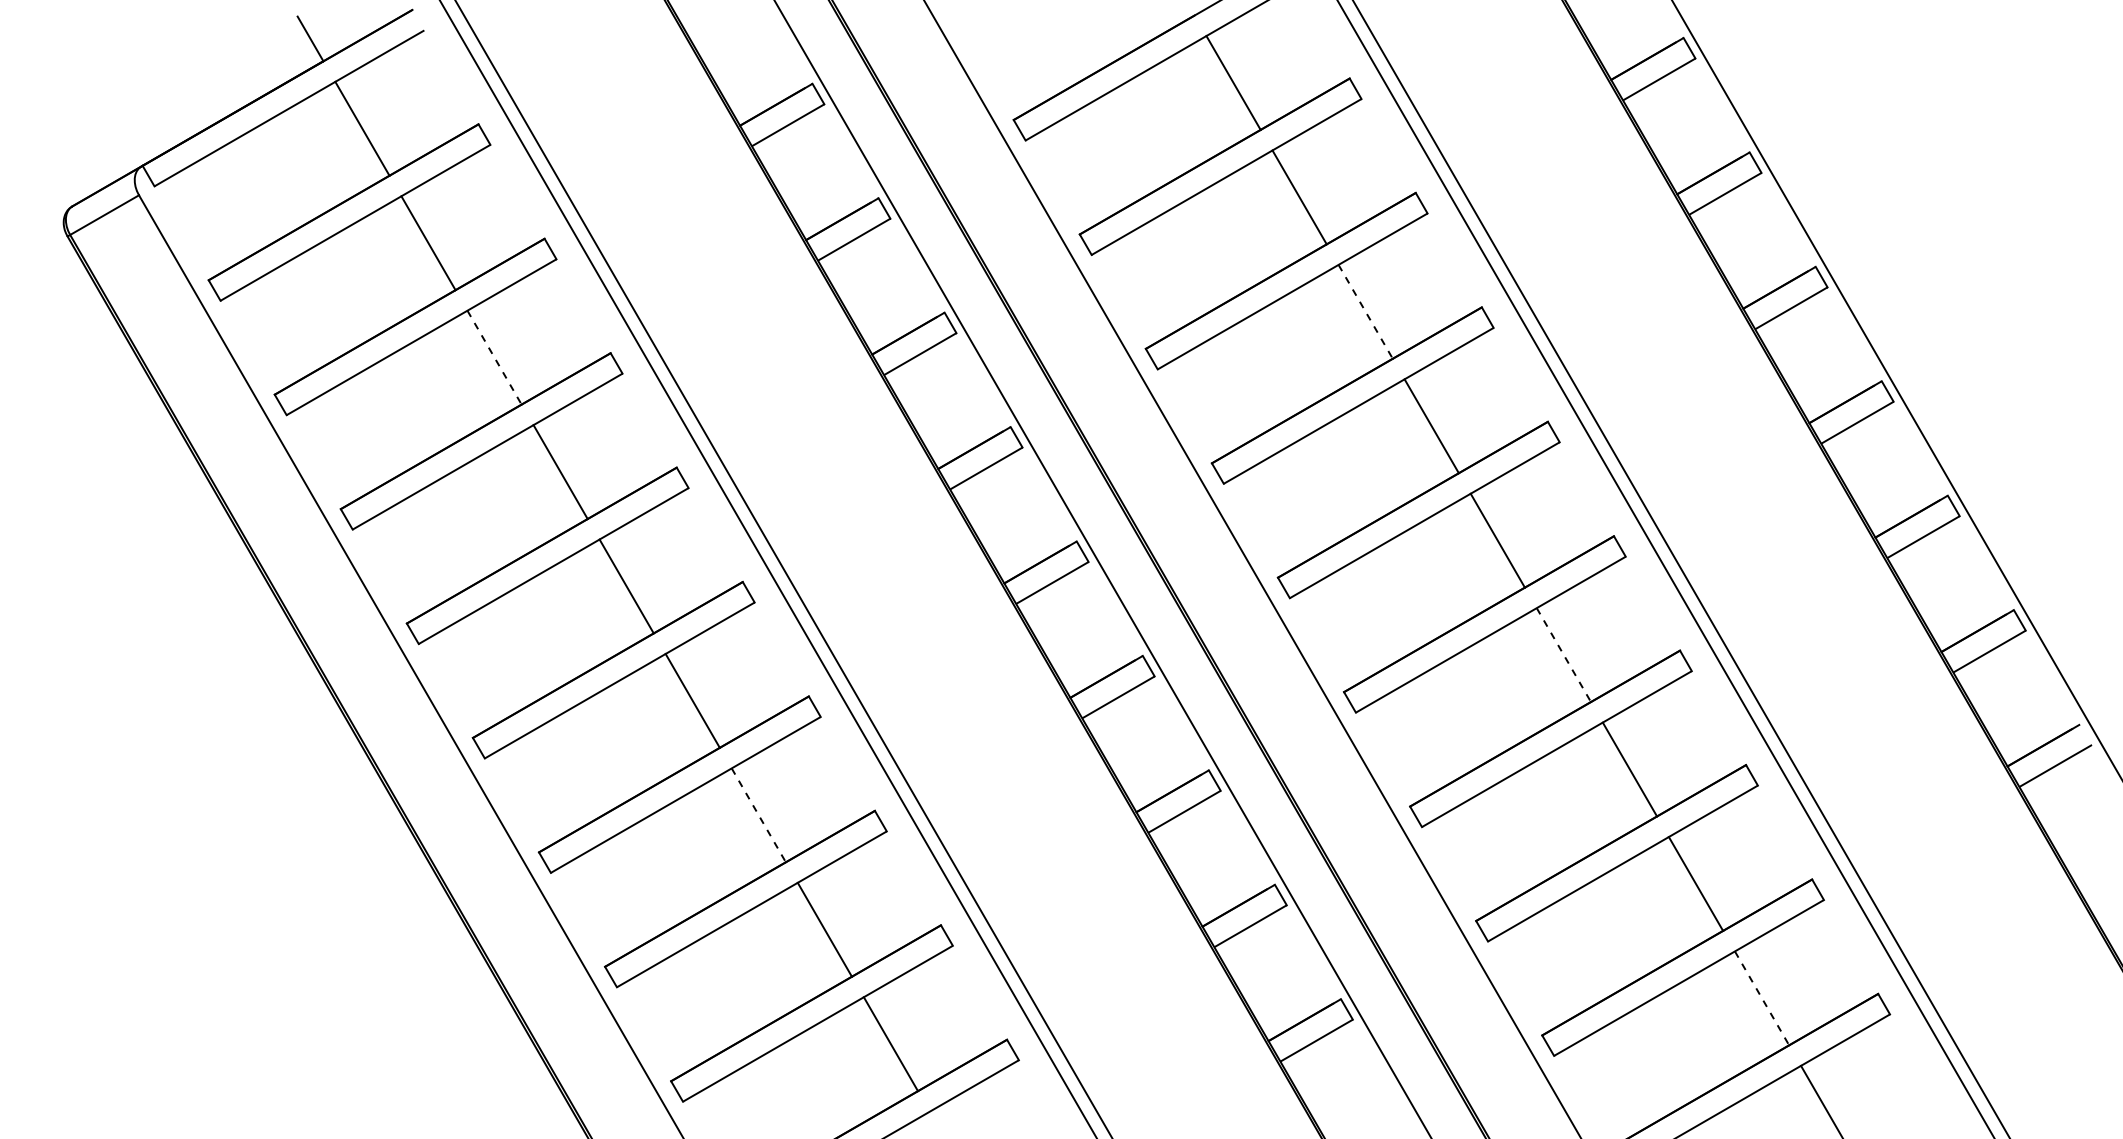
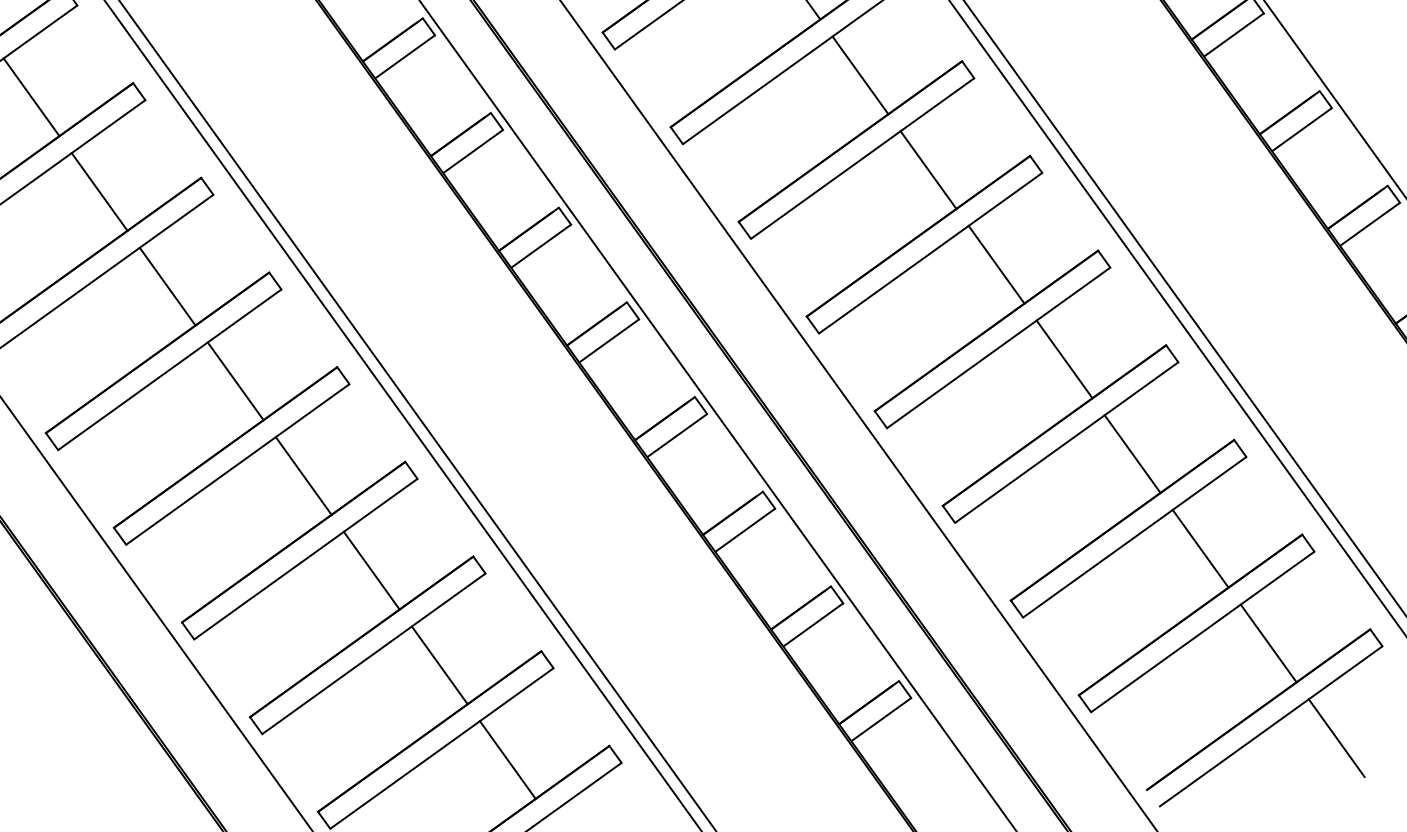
line: (1365, 312) -> (860, 76), dashed -> solid
line: (494, 358) -> (99, 192), dashed -> solid
line: (1564, 655) -> (1065, 359), dashed -> solid
line: (759, 815) -> (372, 570), dashed -> solid
line: (1762, 998) -> (1269, 643), dashed -> solid

